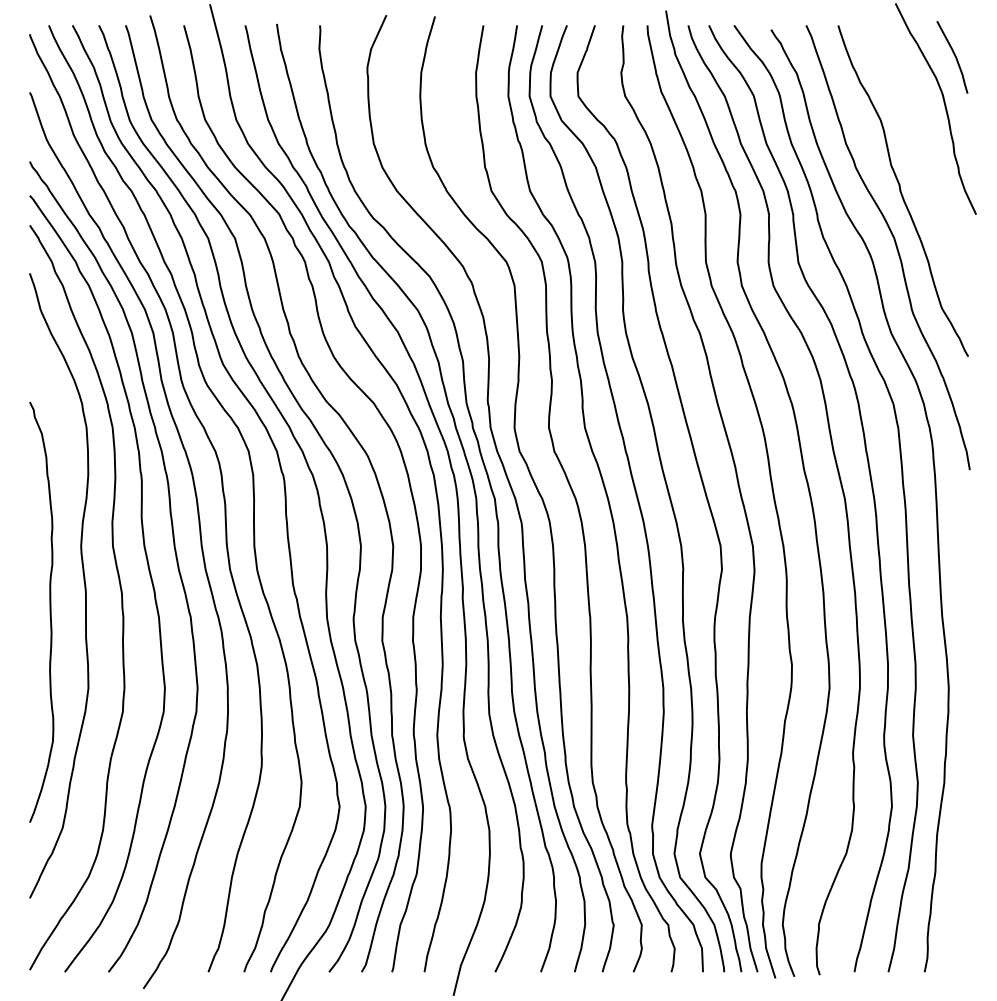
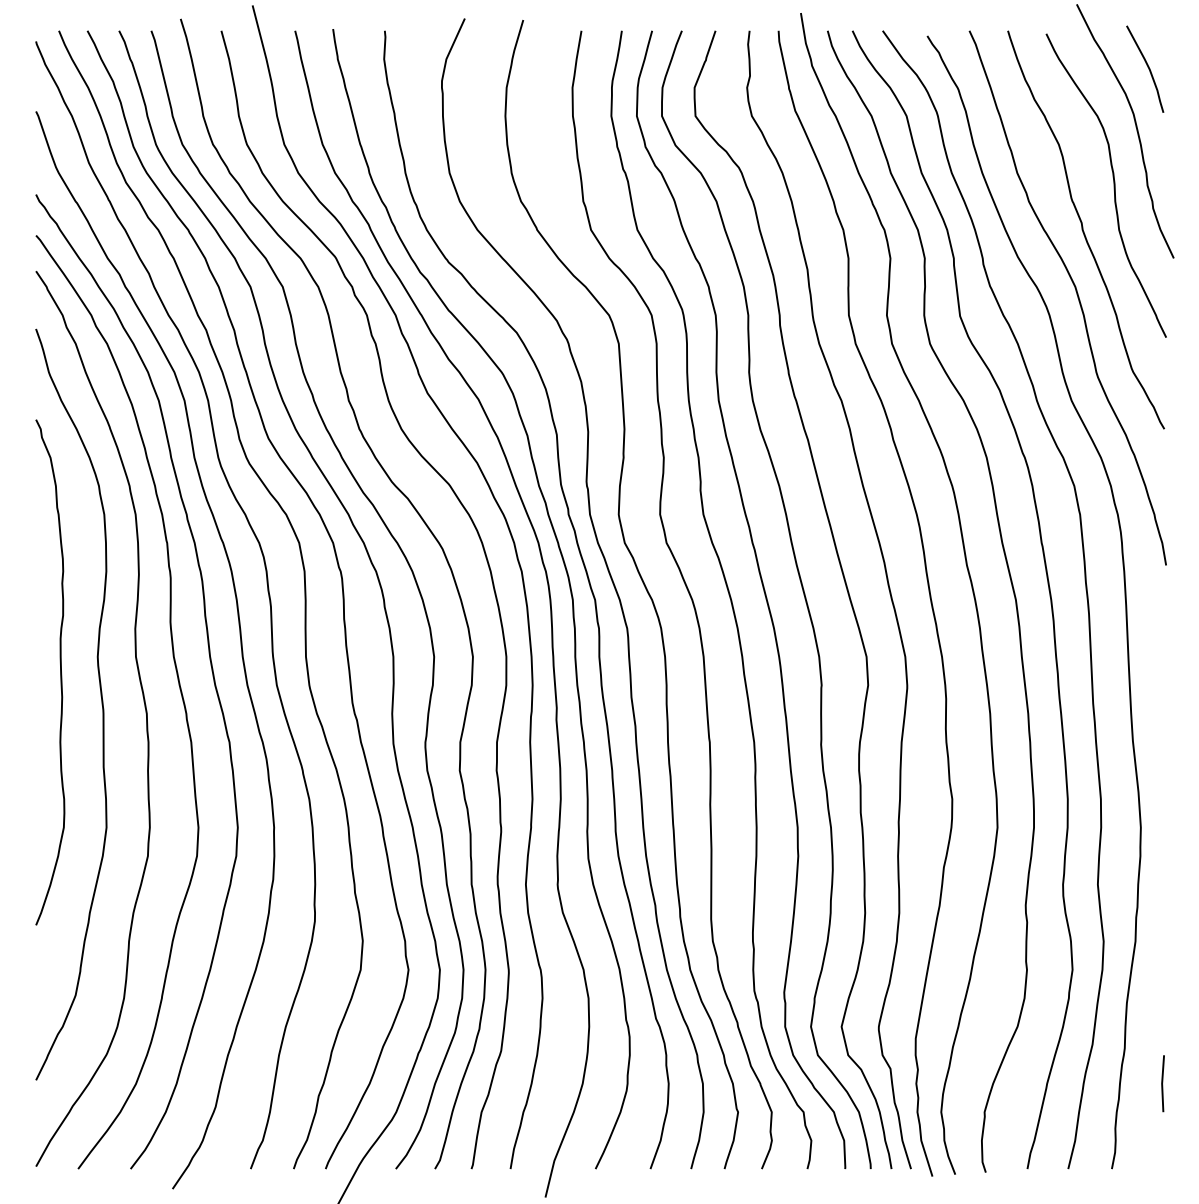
curve: (926, 154) -> (1113, 185), added
curve: (50, 612) -> (60, 672), moved
line: (966, 901) -> (1162, 1083), added

